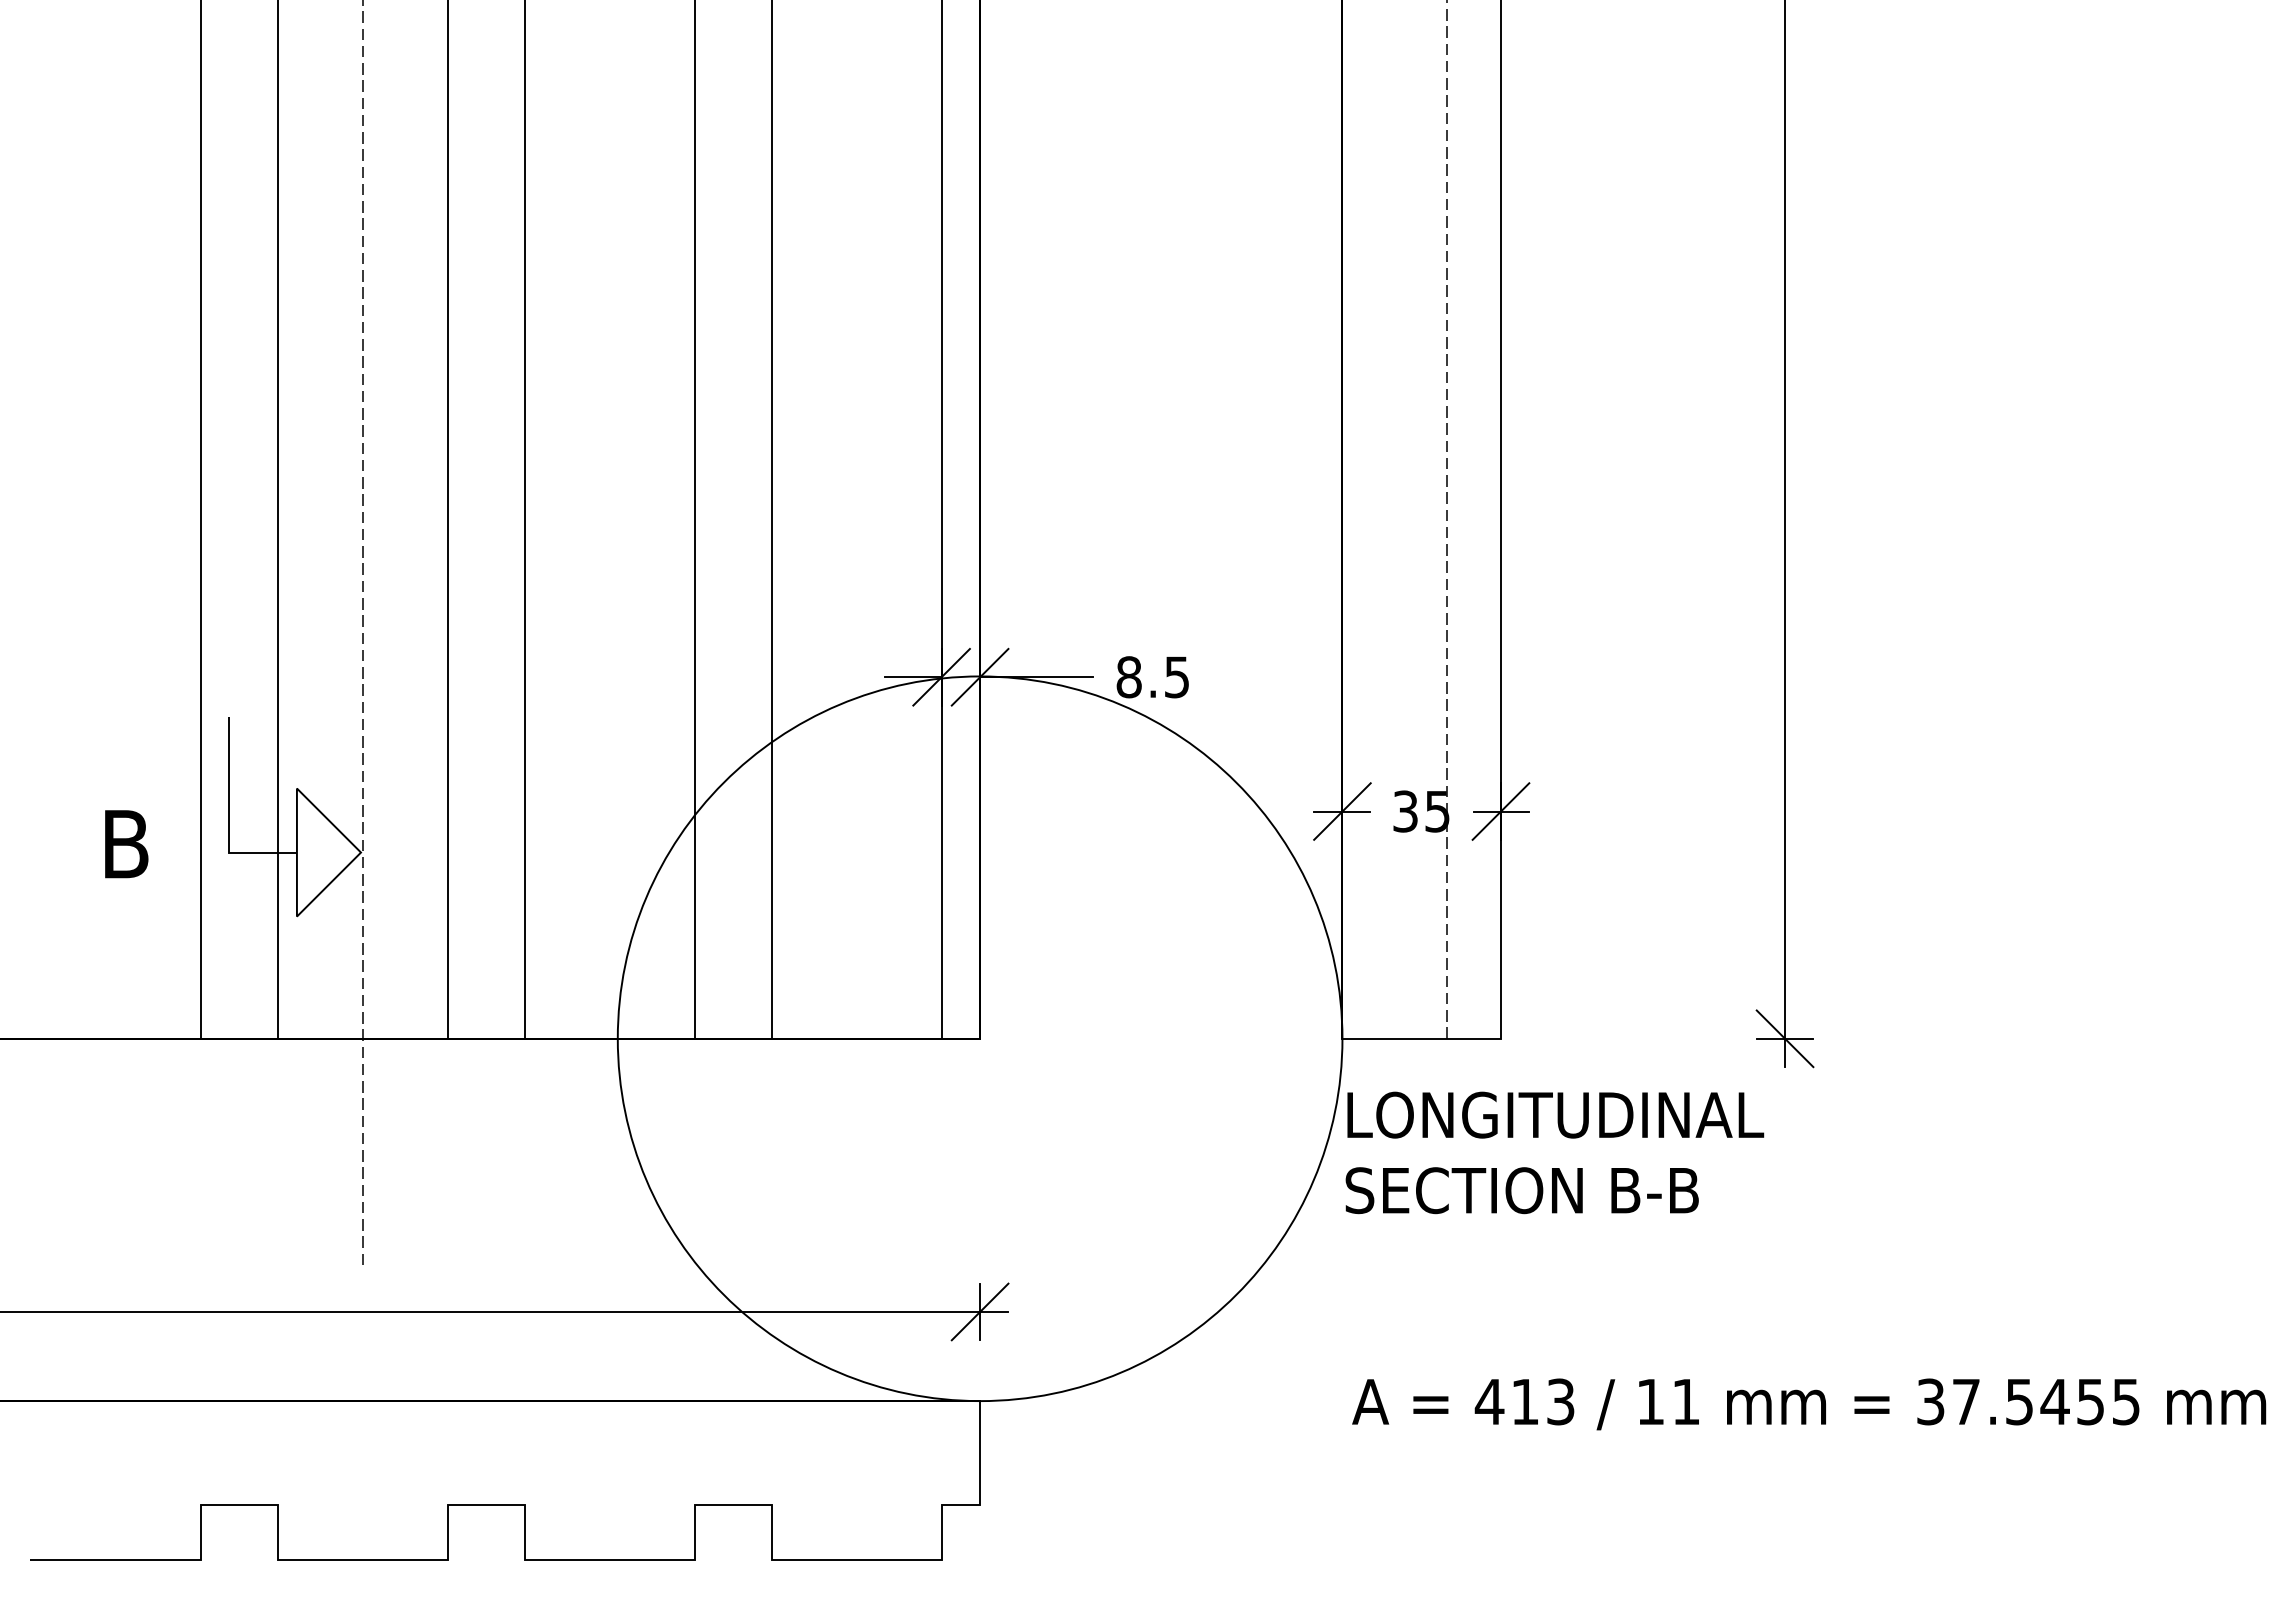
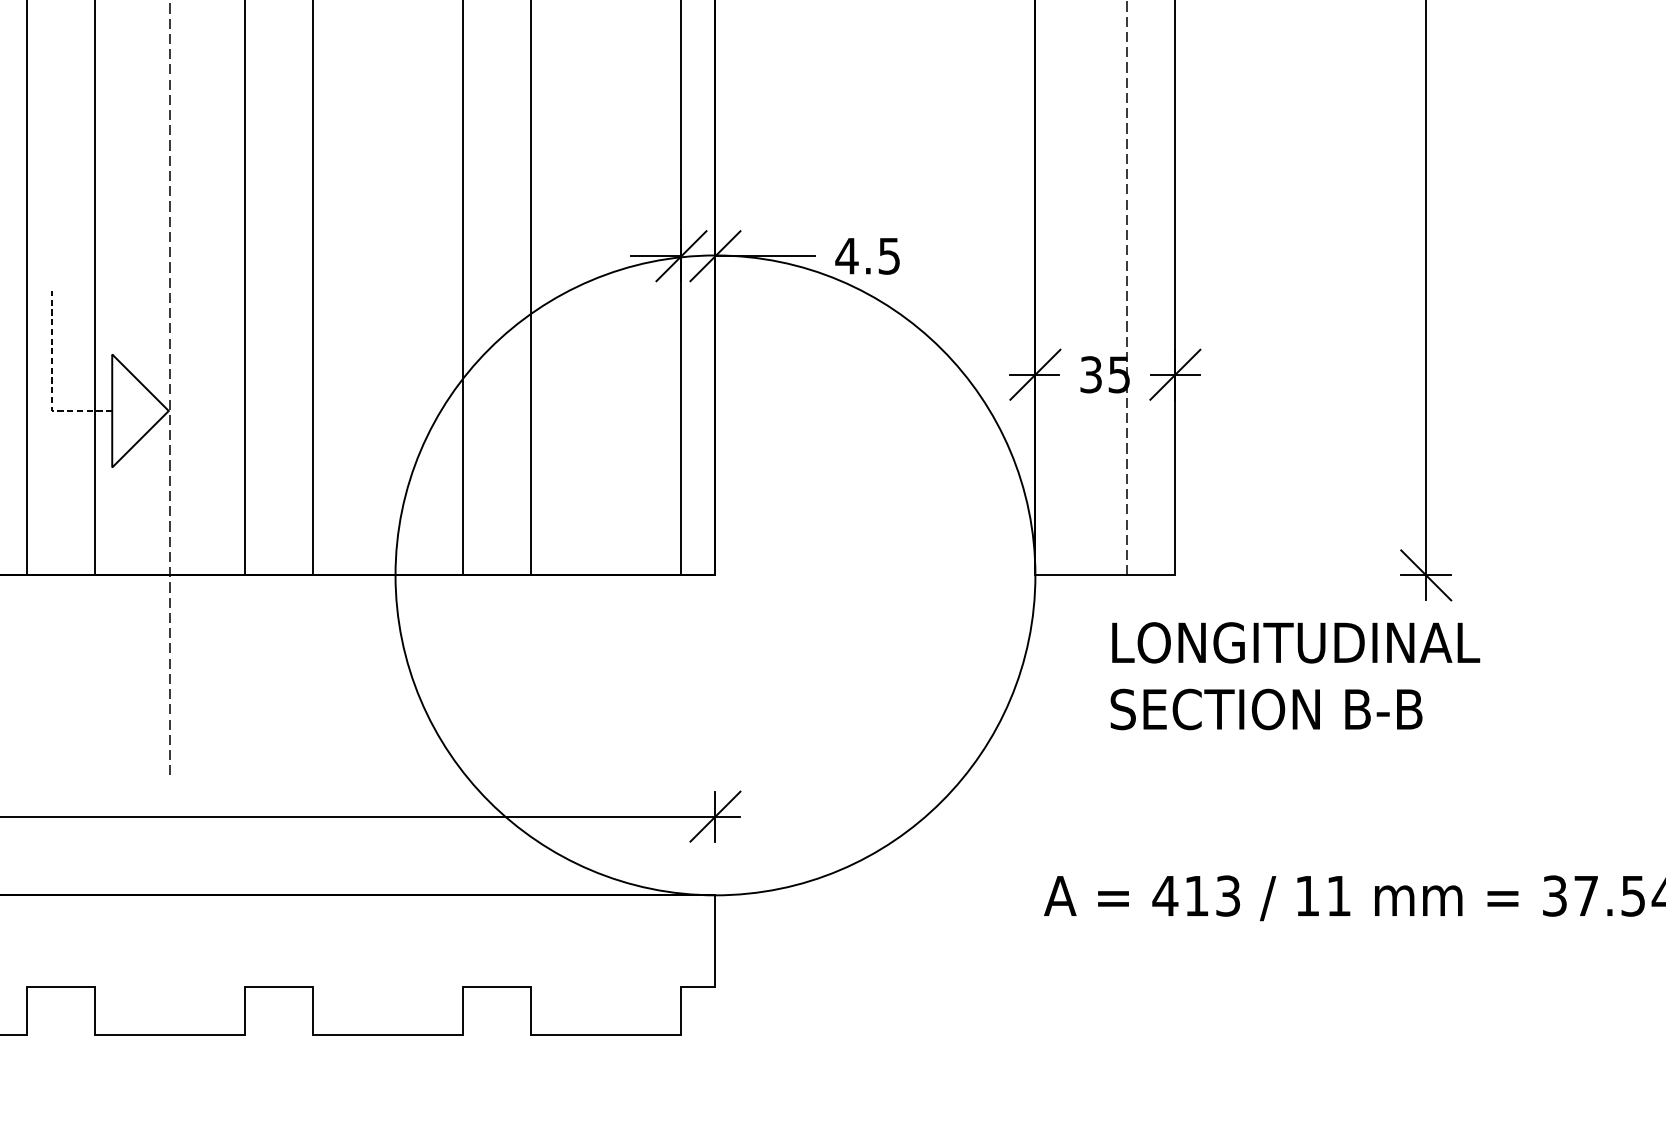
text: (1128, 677) -> (846, 256), 8.5 -> 4.5
line: (229, 818) -> (52, 380), solid -> dashed
text: (1554, 1152) -> (1295, 675), moved

